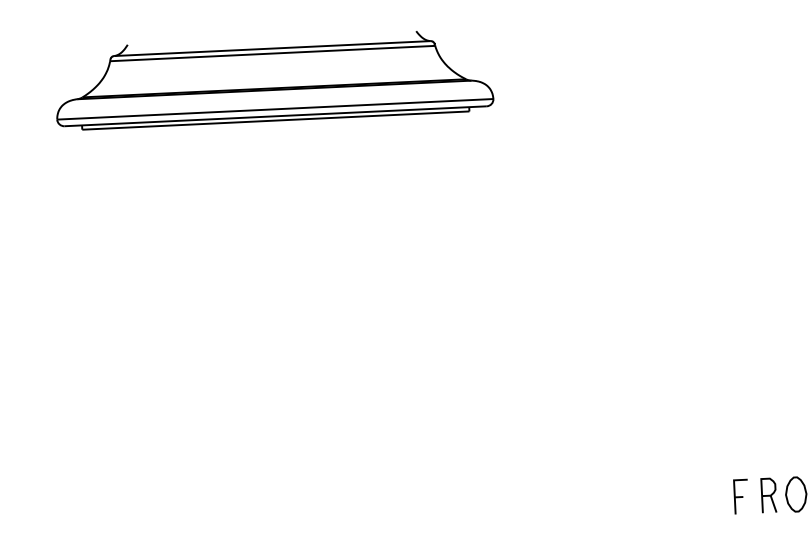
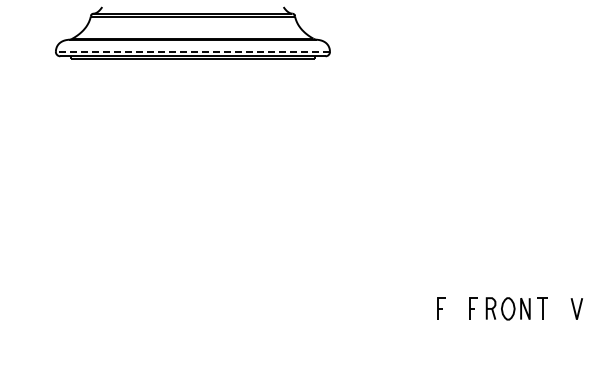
line: (274, 108) -> (192, 51), solid -> dashed
part: (690, 498) -> (441, 308), added

